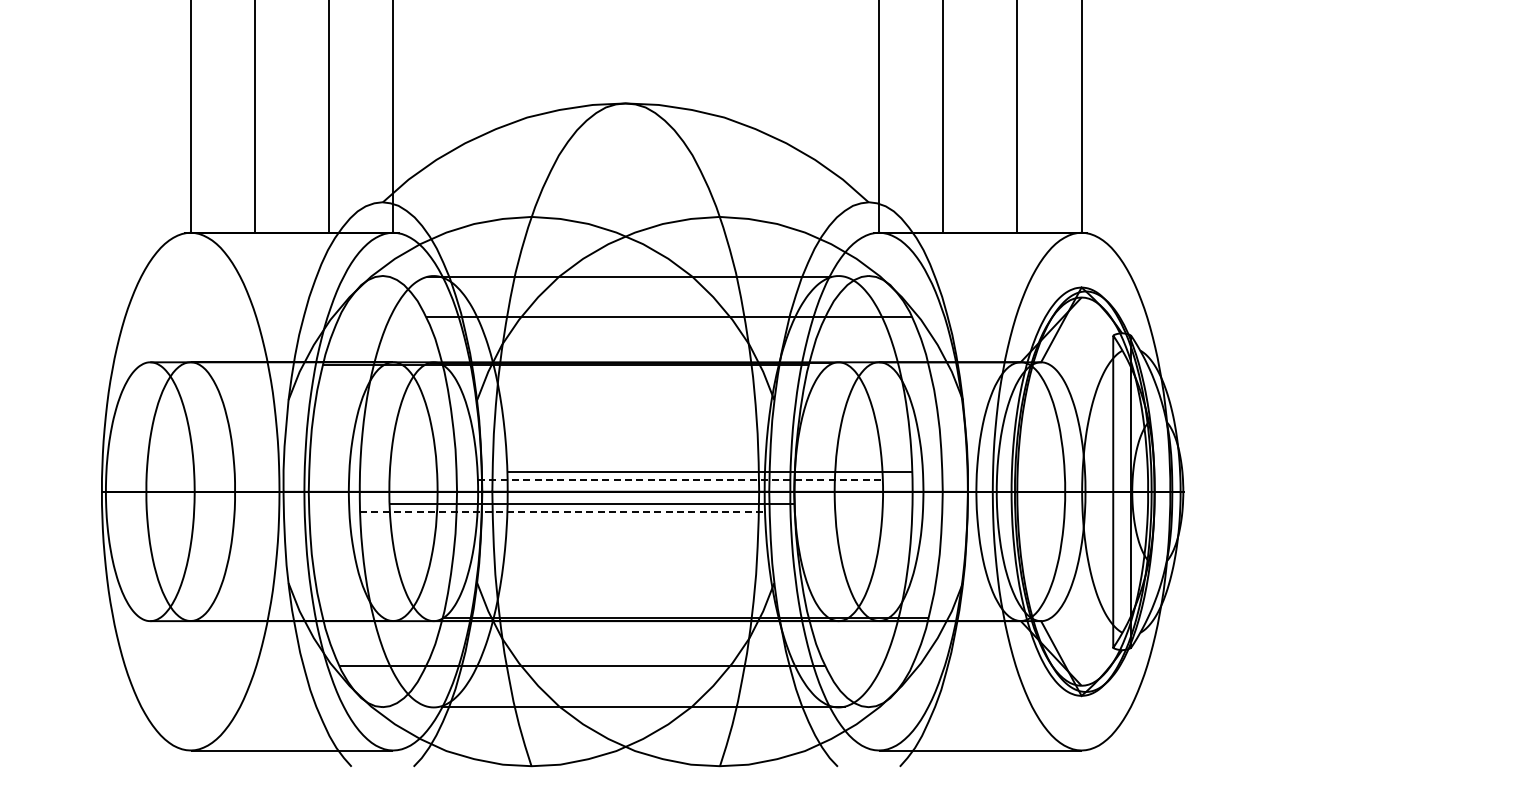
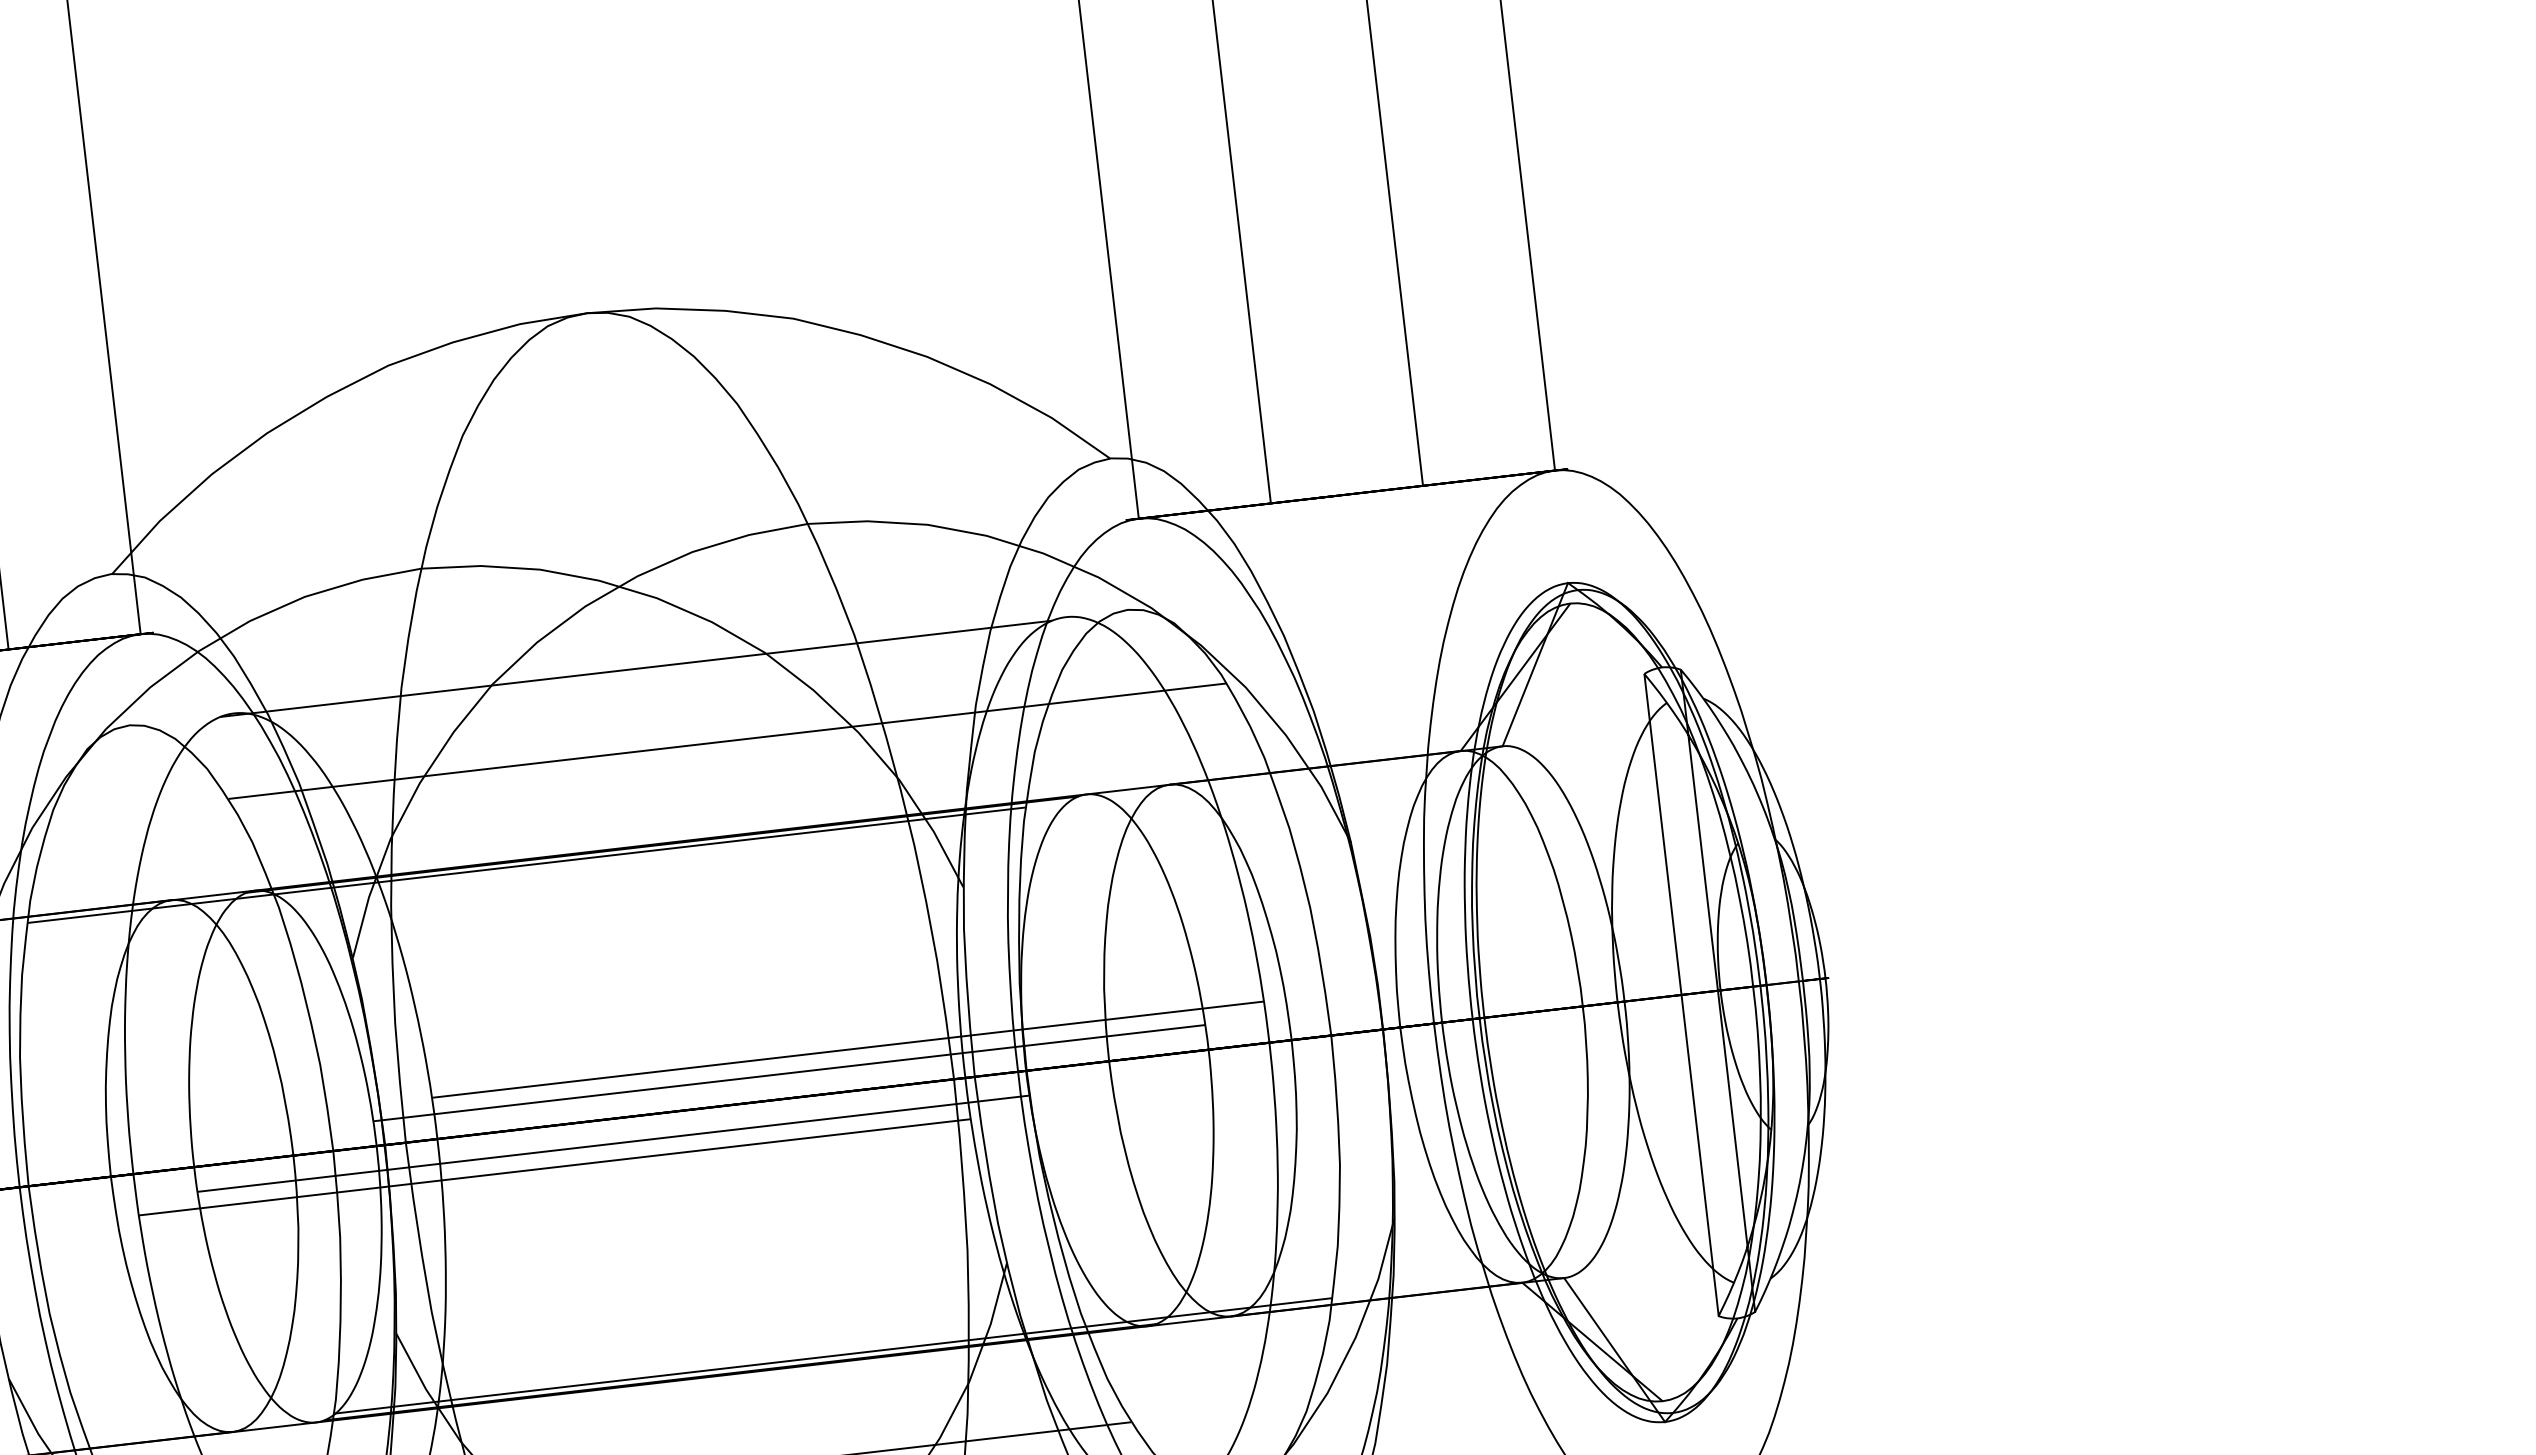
line: (680, 479) -> (789, 1072), dashed -> solid
line: (563, 511) -> (556, 1166), dashed -> solid

